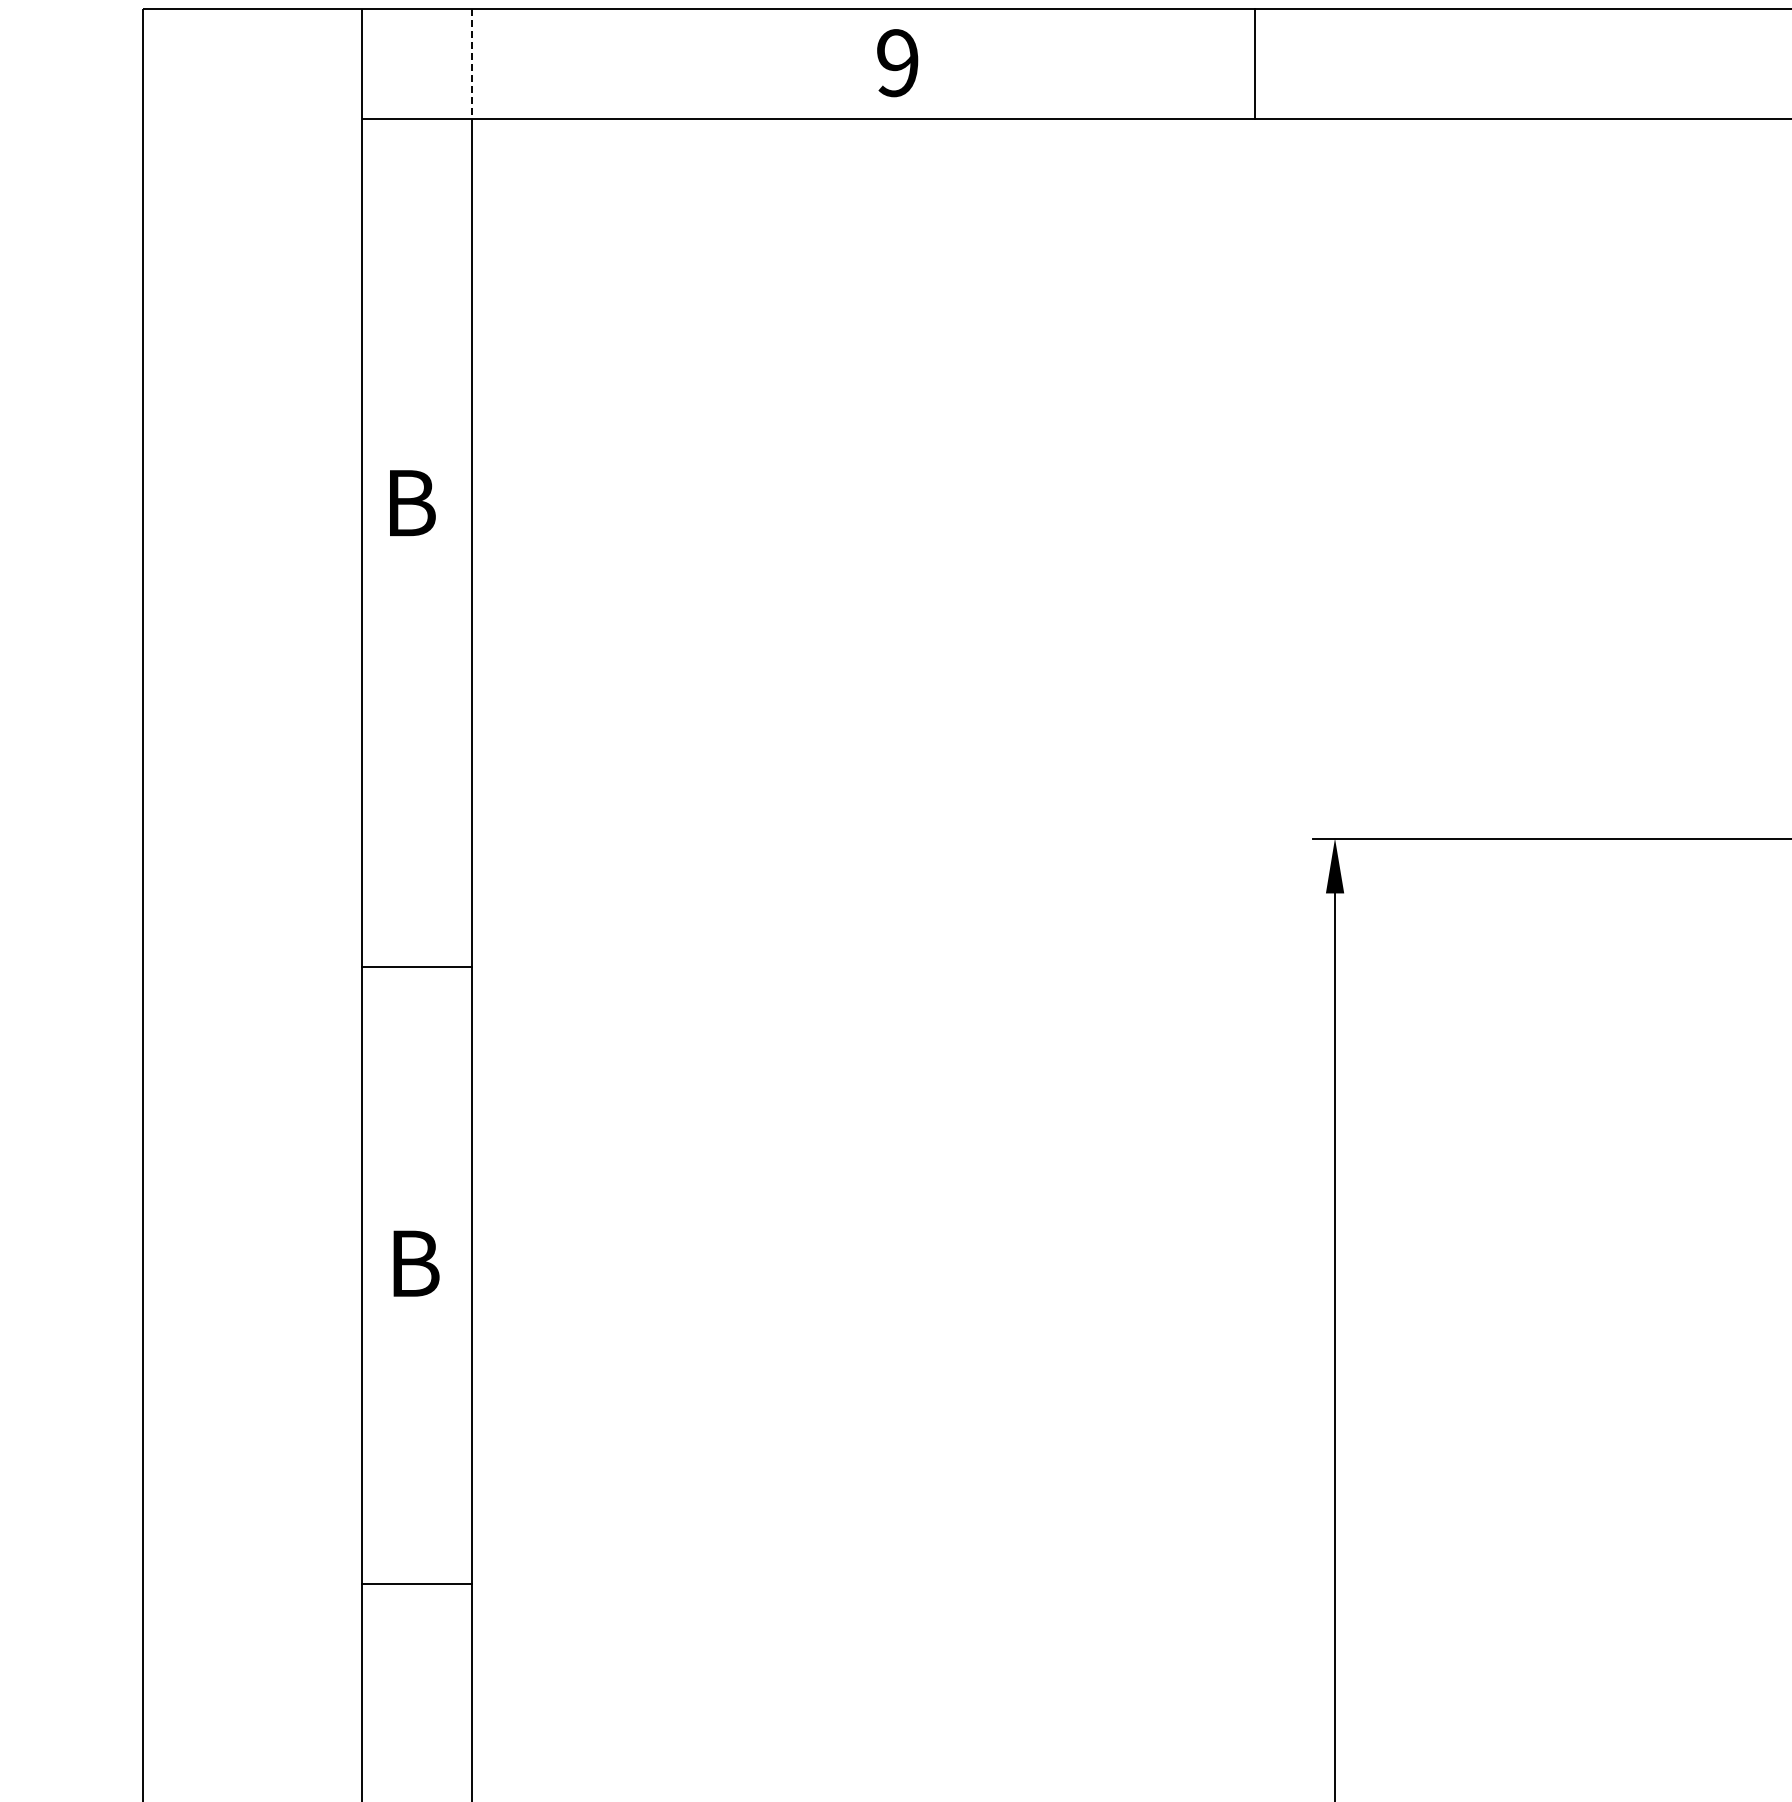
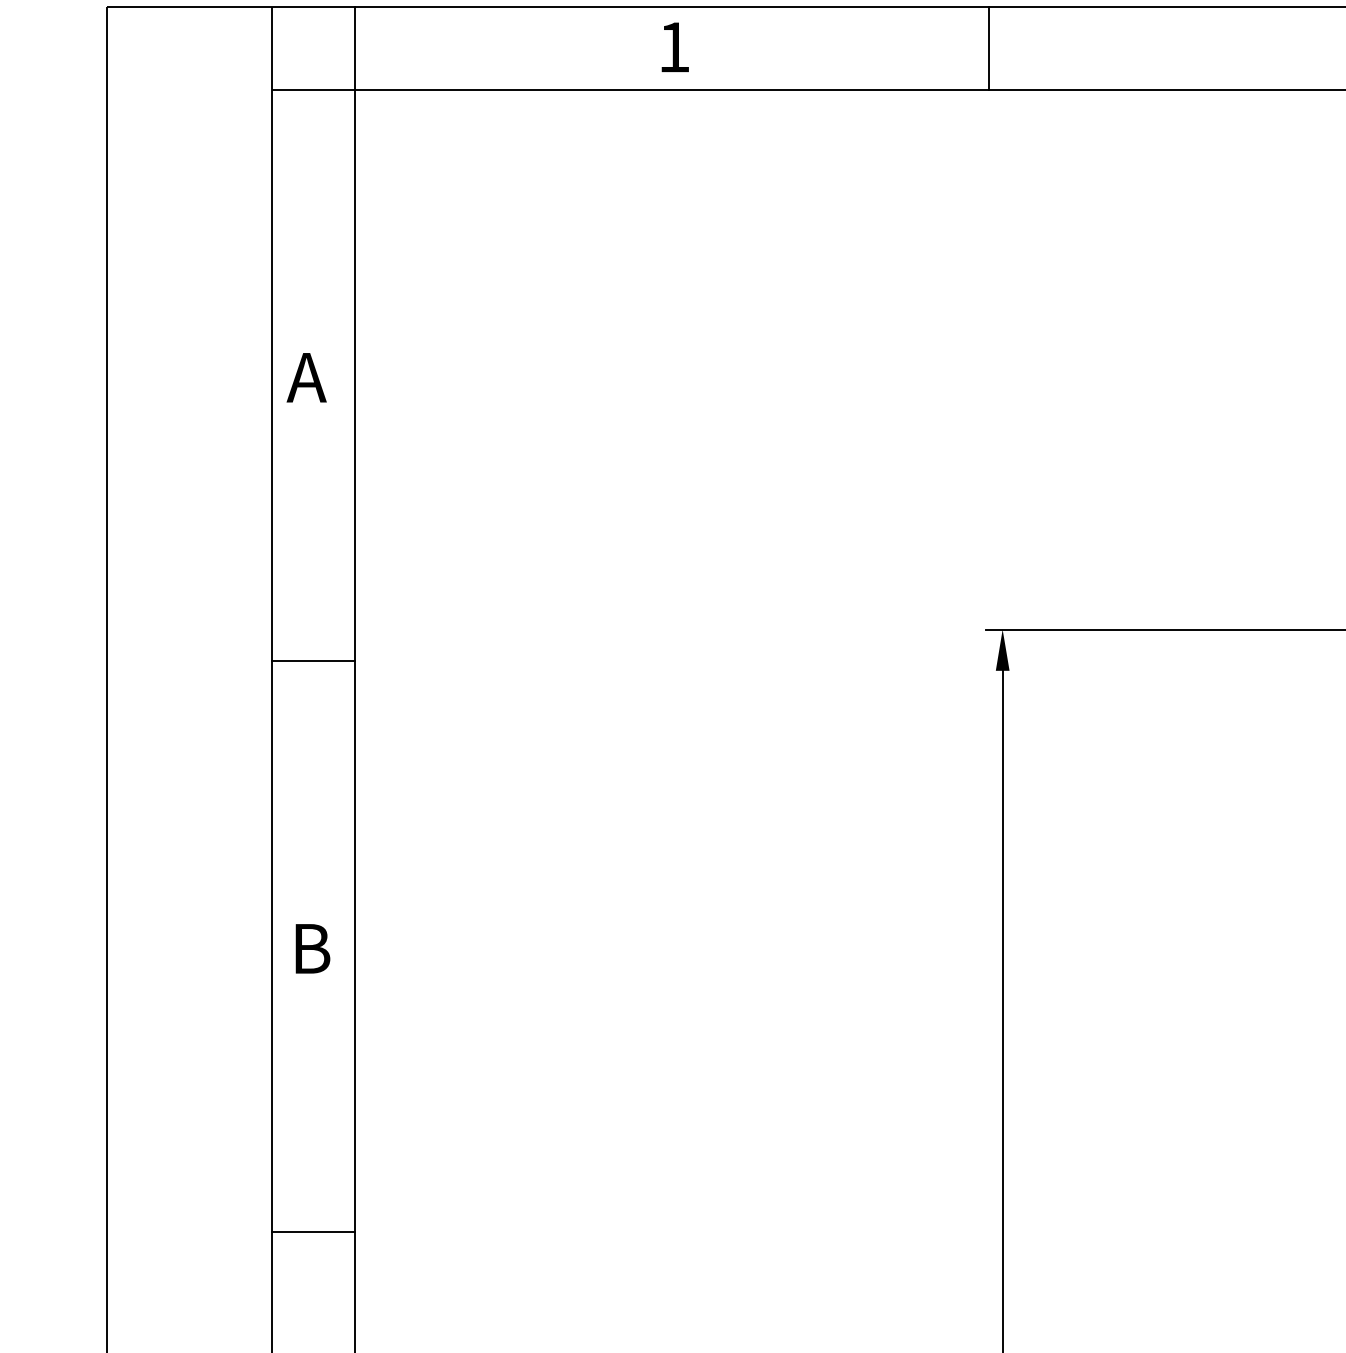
text: (897, 63) -> (674, 47), 9 -> 1
line: (471, 64) -> (354, 48), dashed -> solid
line: (1255, 64) -> (989, 48), moved
text: (408, 503) -> (306, 378), B -> А
line: (416, 966) -> (312, 660), moved
line: (416, 1584) -> (312, 1231), moved

